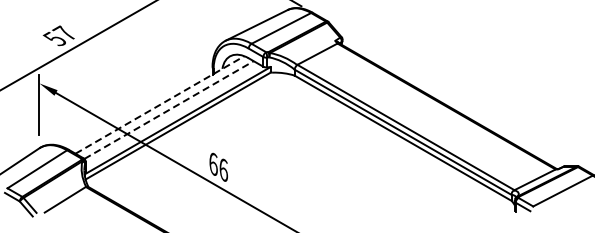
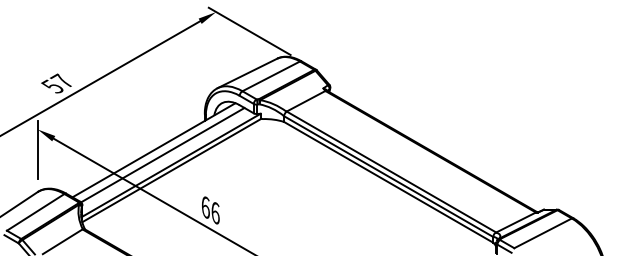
line: (160, 105) -> (154, 150), dashed -> solid
line: (169, 109) -> (163, 154), dashed -> solid

